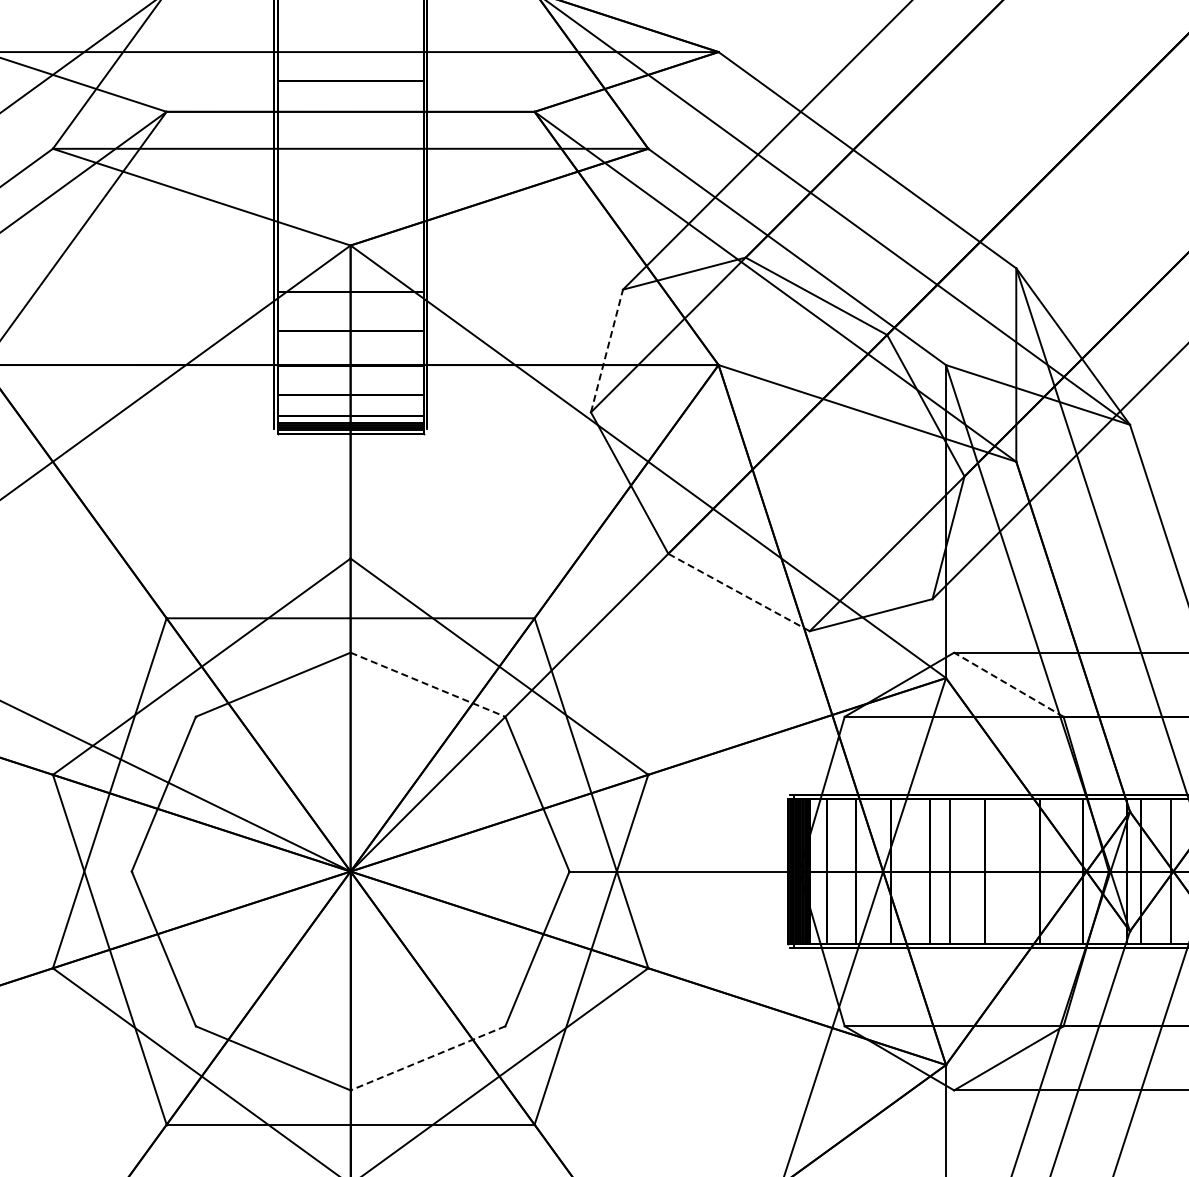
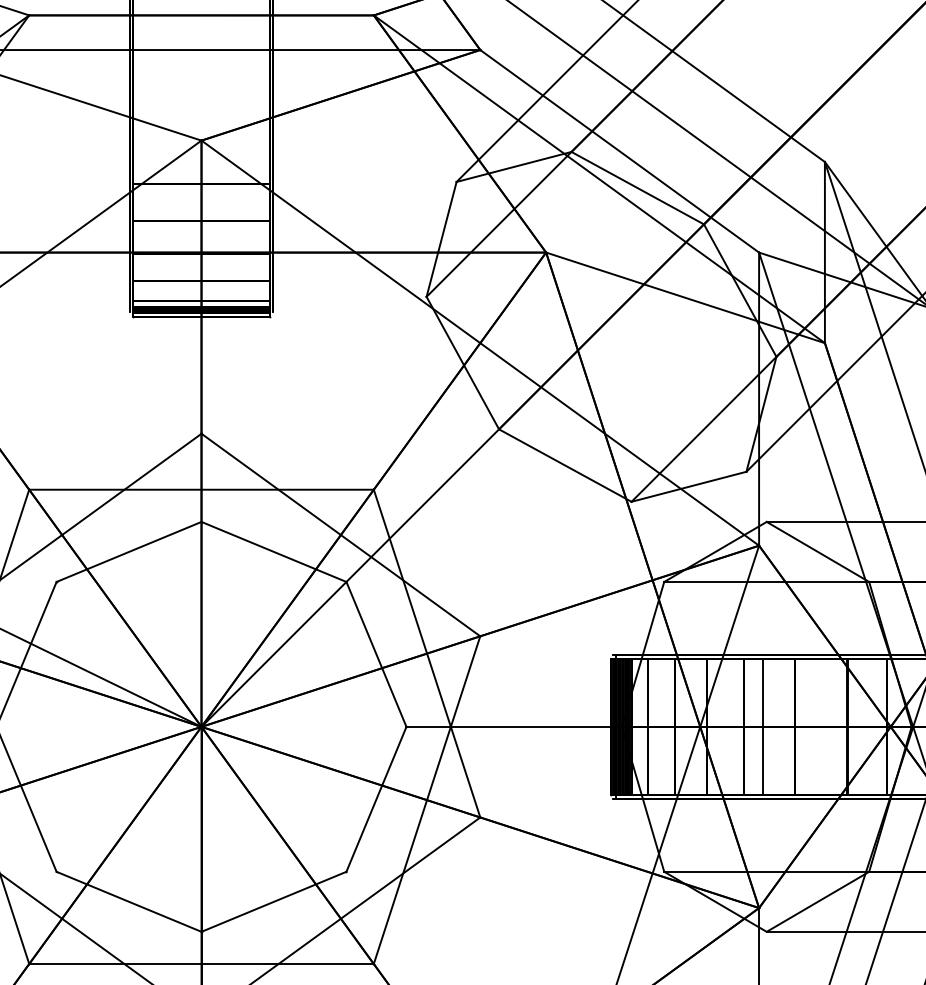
line: (607, 350) -> (442, 238), dashed -> solid
line: (739, 592) -> (565, 465), dashed -> solid
line: (428, 684) -> (274, 551), dashed -> solid
line: (1008, 684) -> (817, 551), dashed -> solid
line: (428, 1058) -> (274, 901), dashed -> solid

